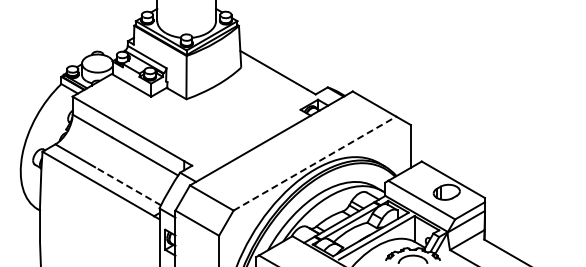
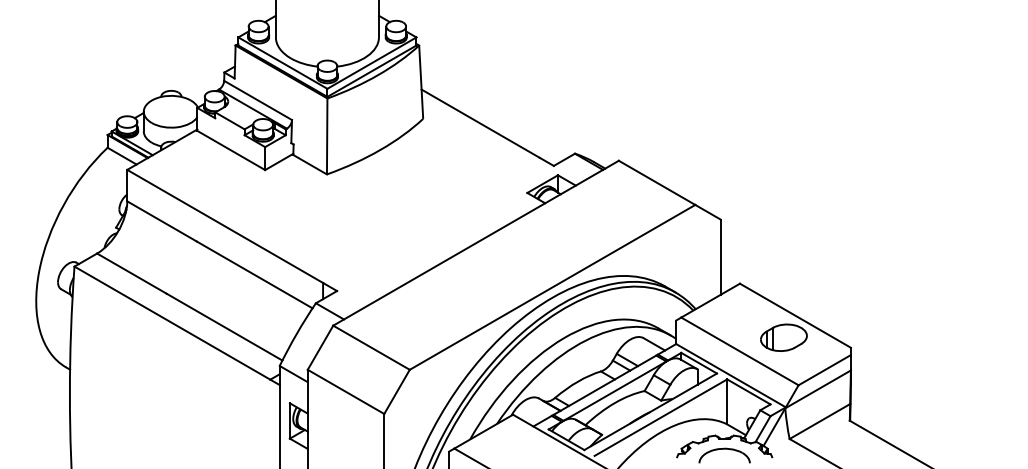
line: (314, 163) -> (551, 287), dashed -> solid
line: (127, 186) -> (223, 327), dashed -> solid

